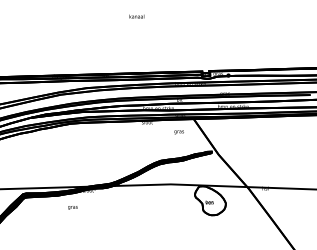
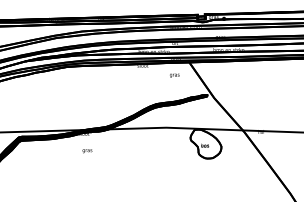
text: (72, 207) -> (87, 150), moved

